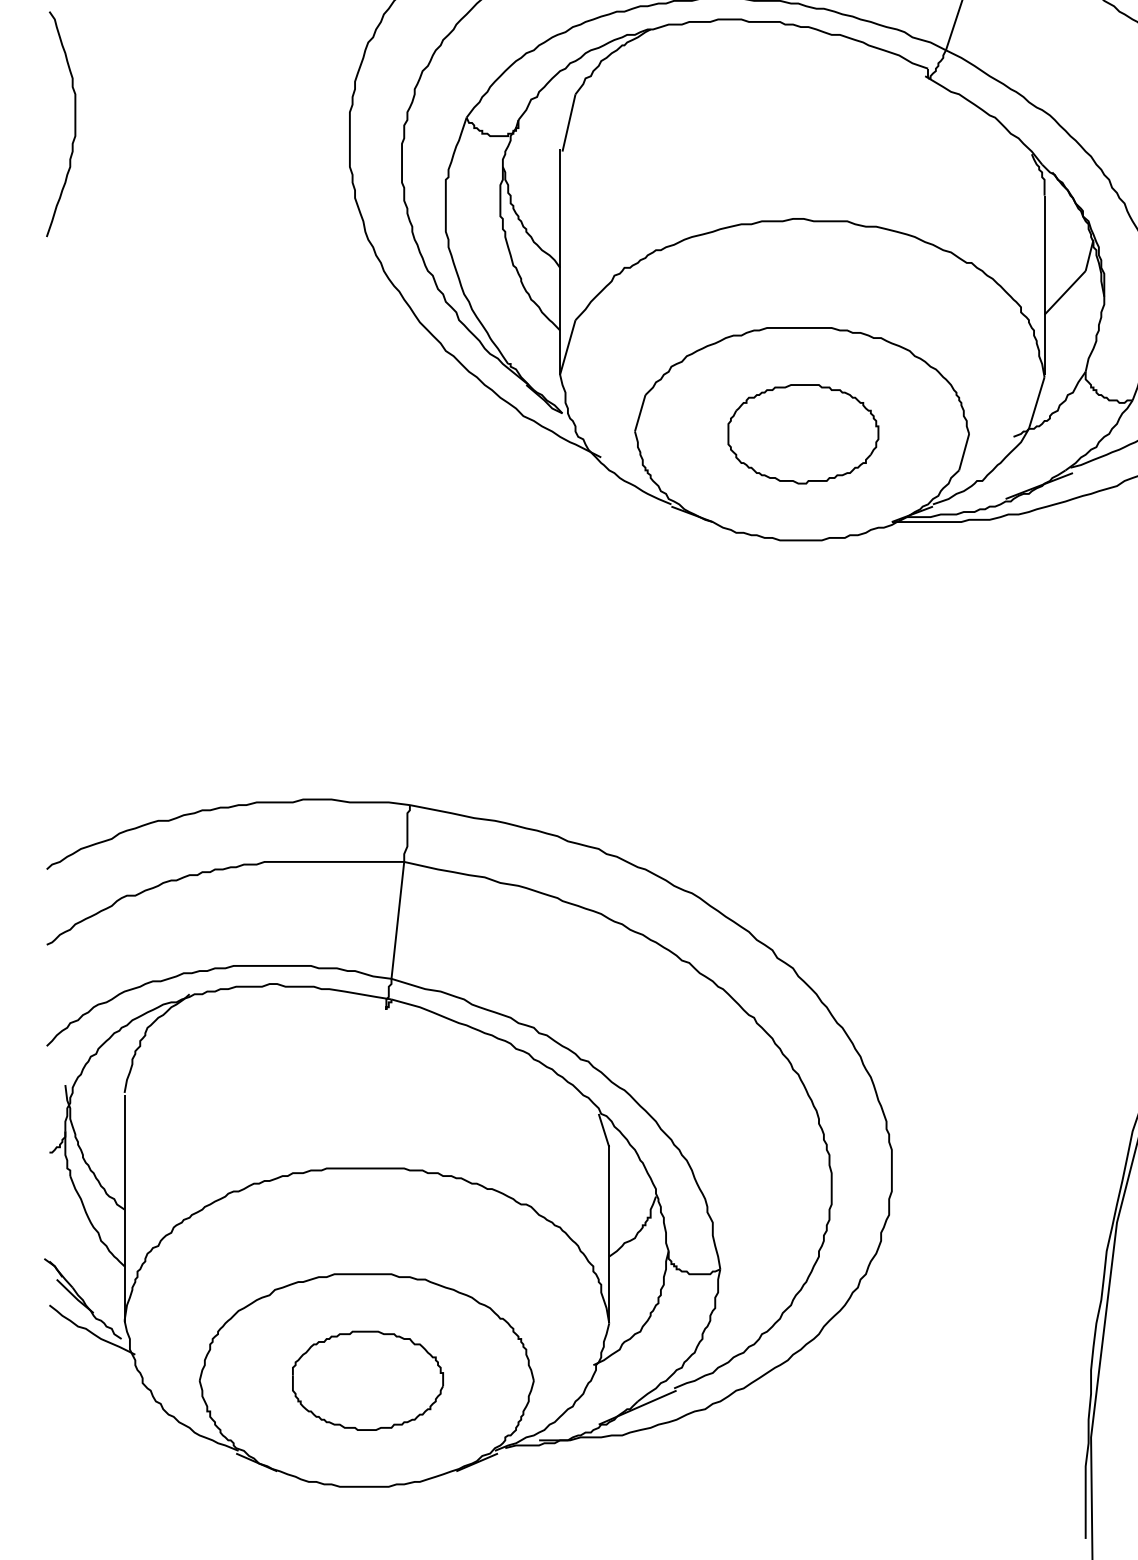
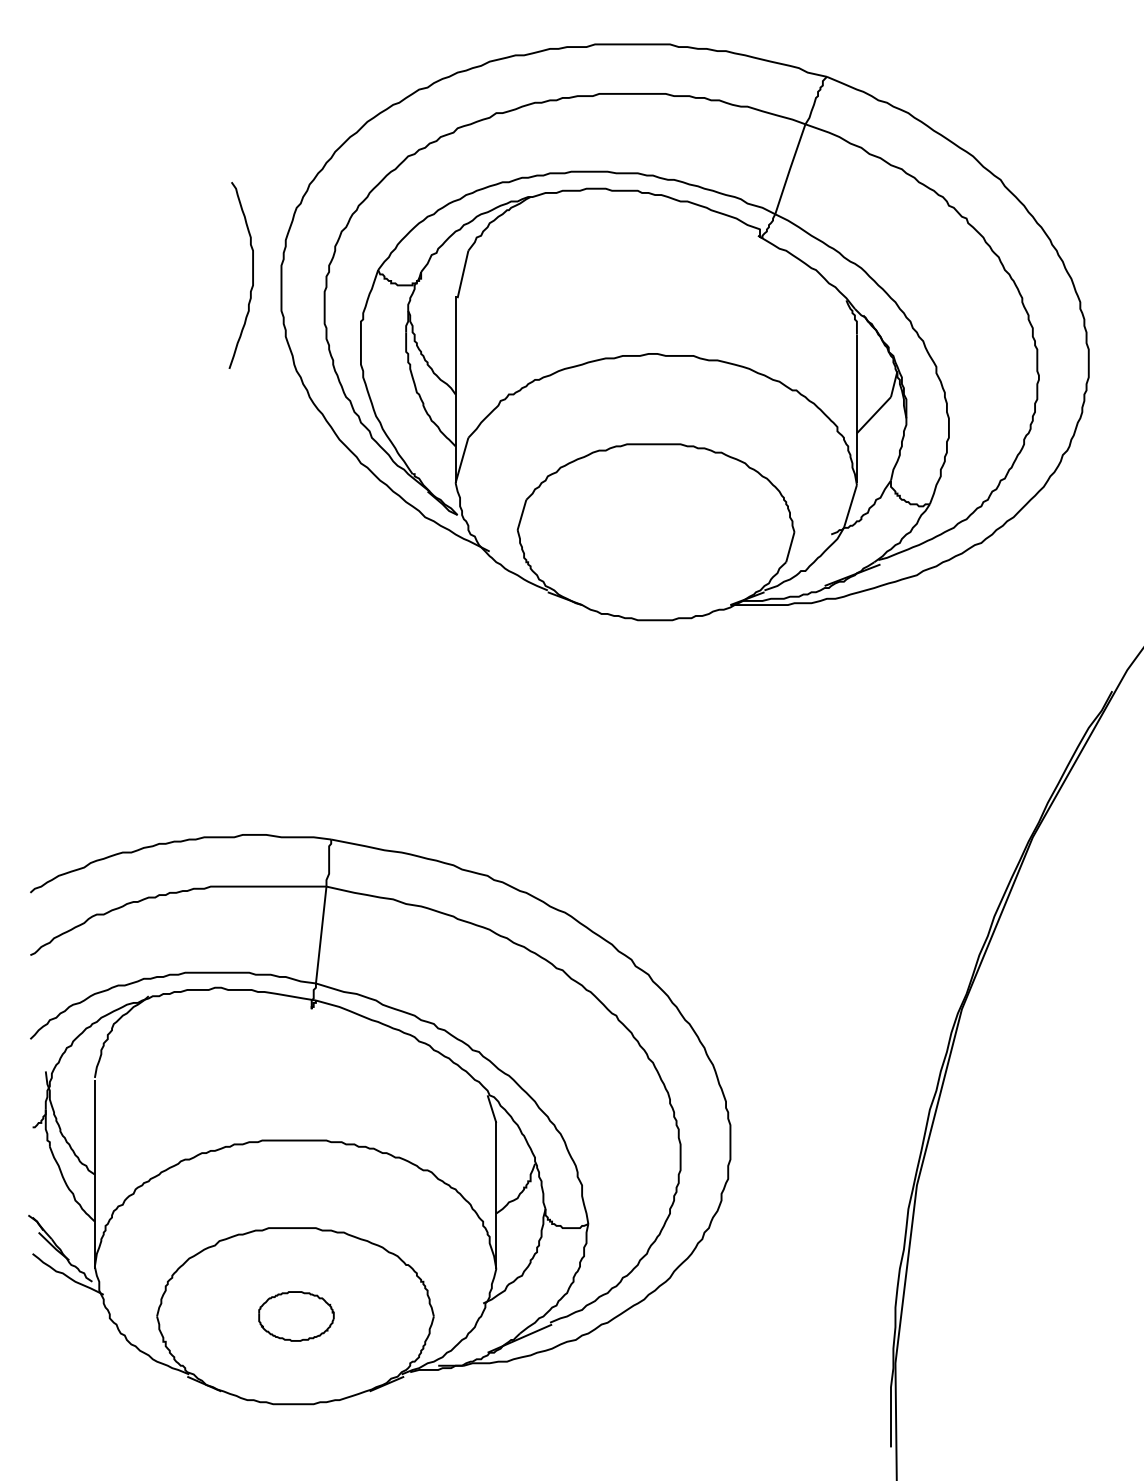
curve: (74, 124) -> (252, 275), moved
part: (803, 434) -> (657, 532), removed
part: (368, 1380) -> (296, 1316), size x0.6

